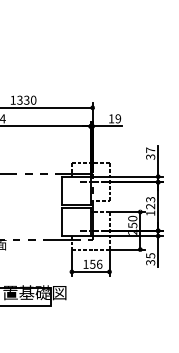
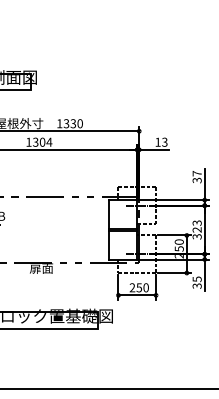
text: (117, 119) -> (164, 142), 19 -> 13
text: (149, 213) -> (196, 236), 123 -> 323
text: (91, 264) -> (138, 287), 156 -> 250

